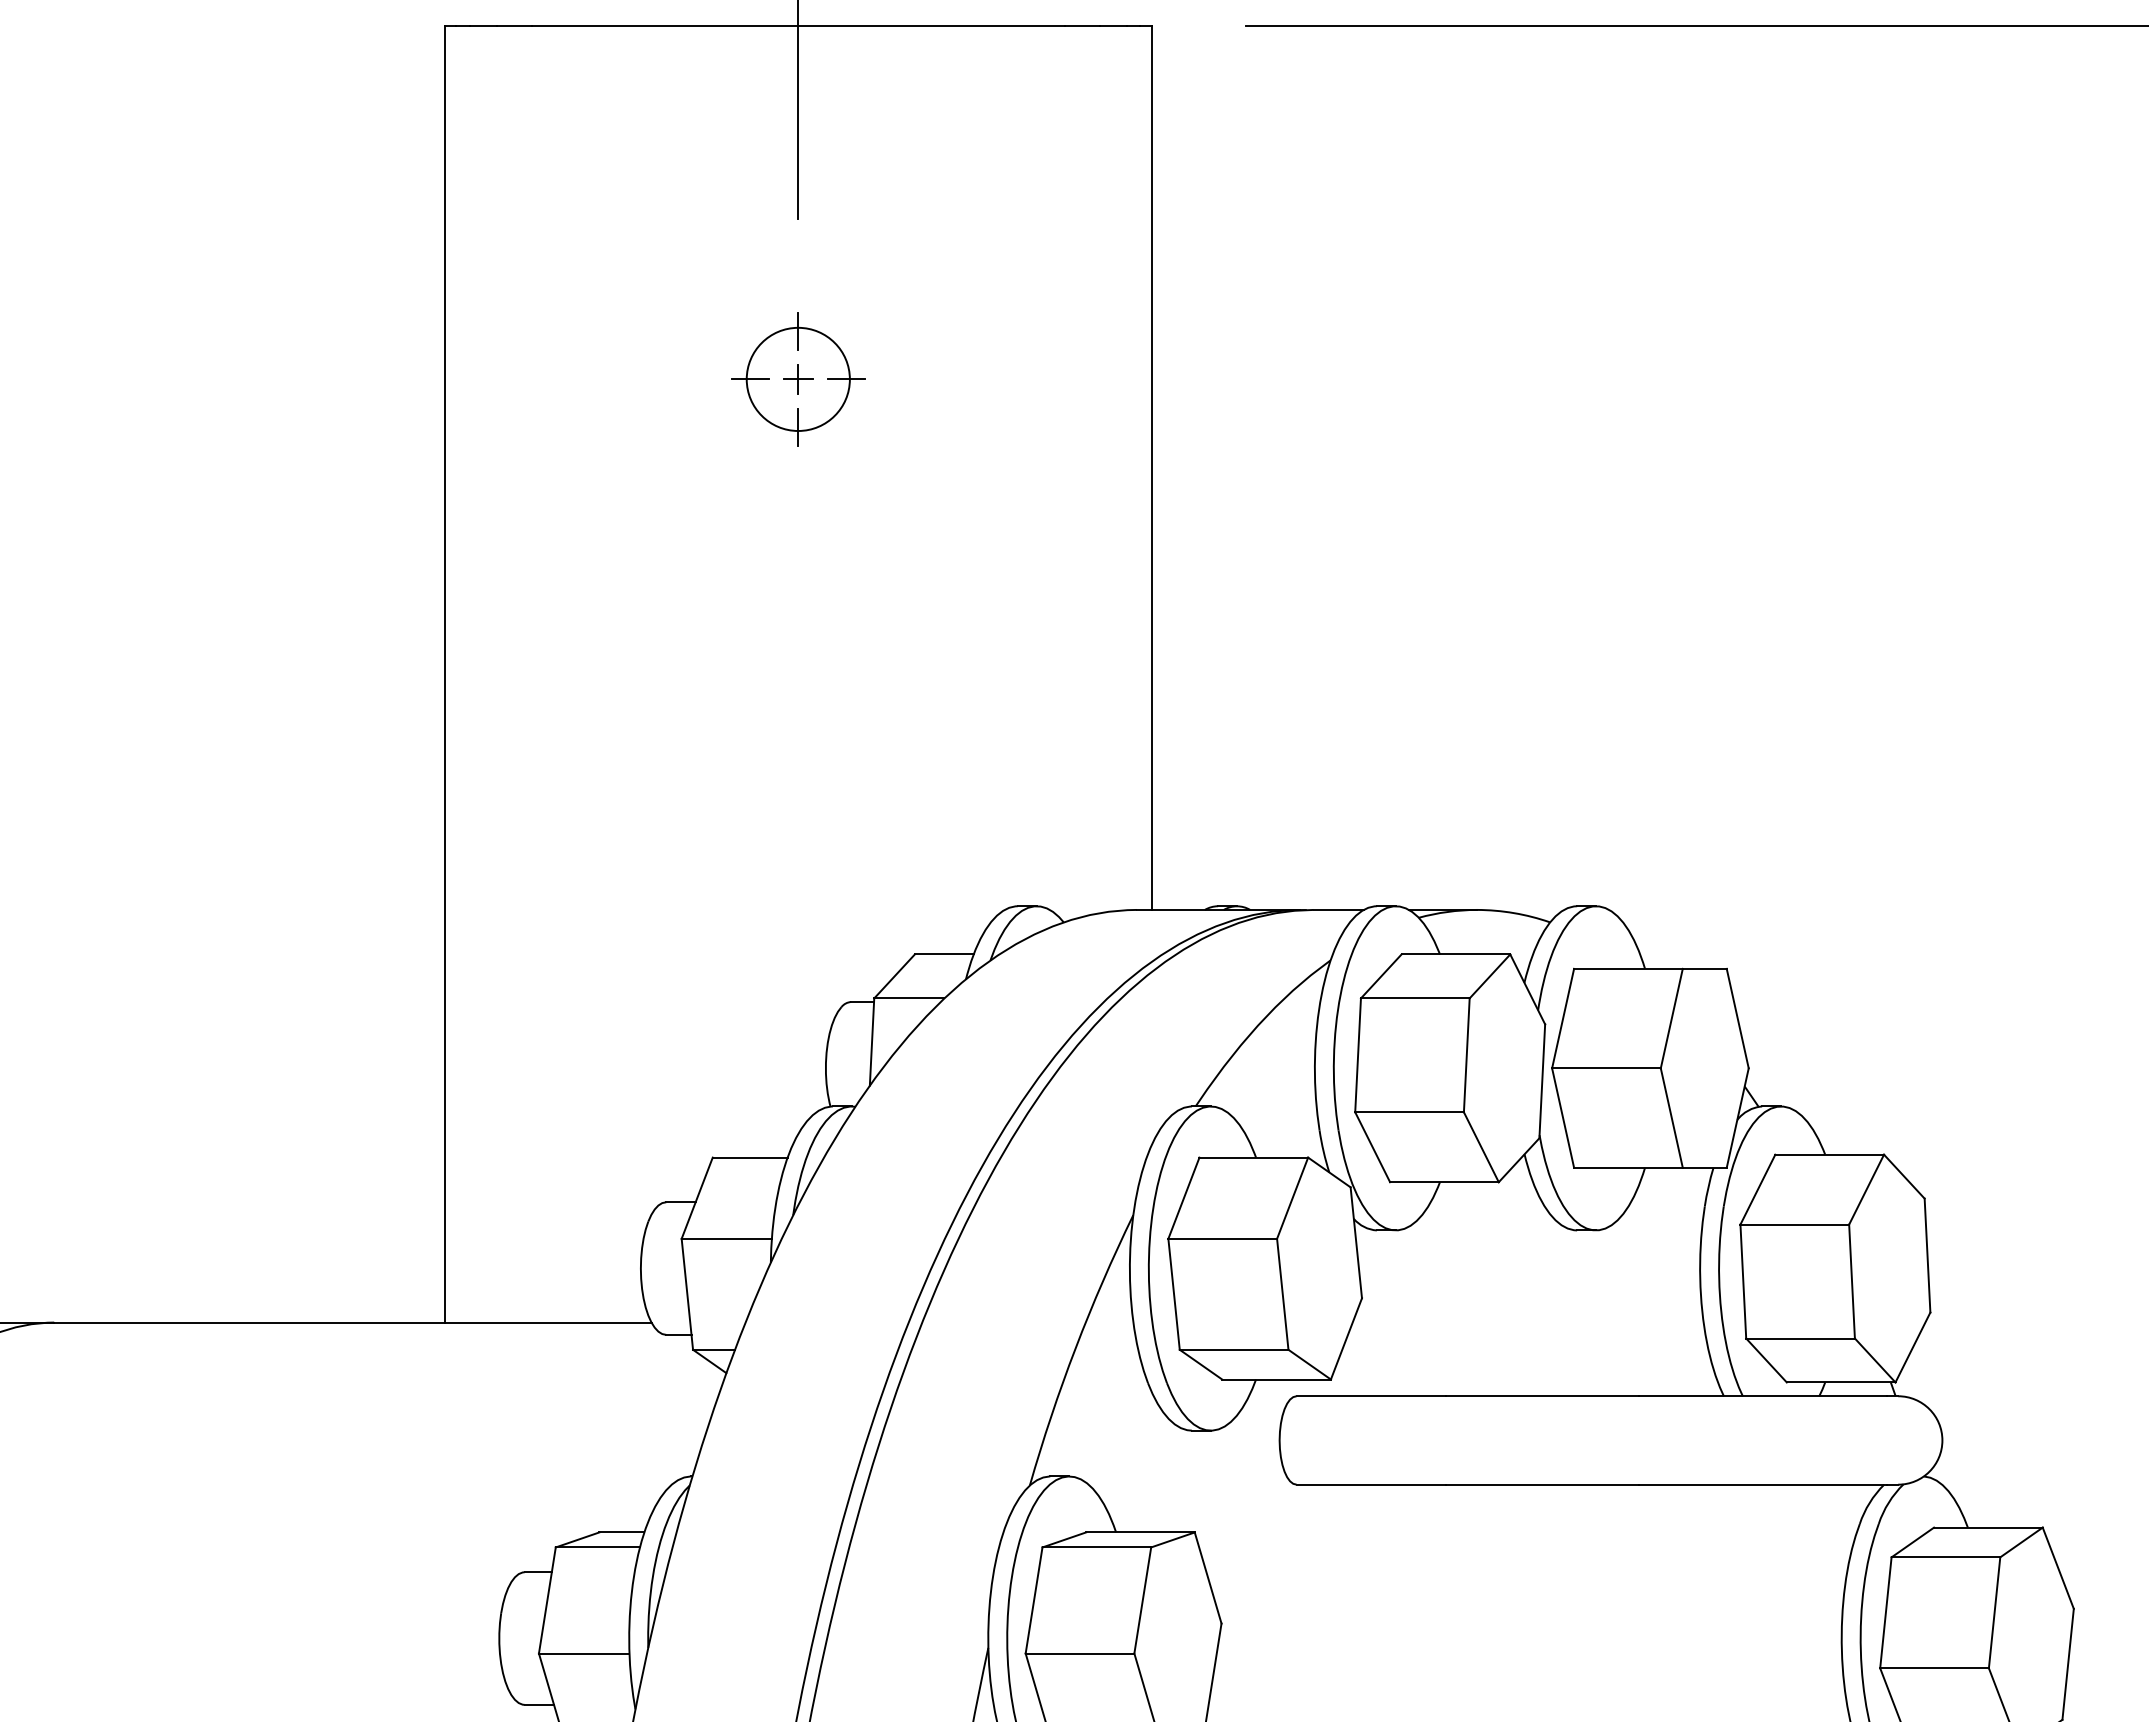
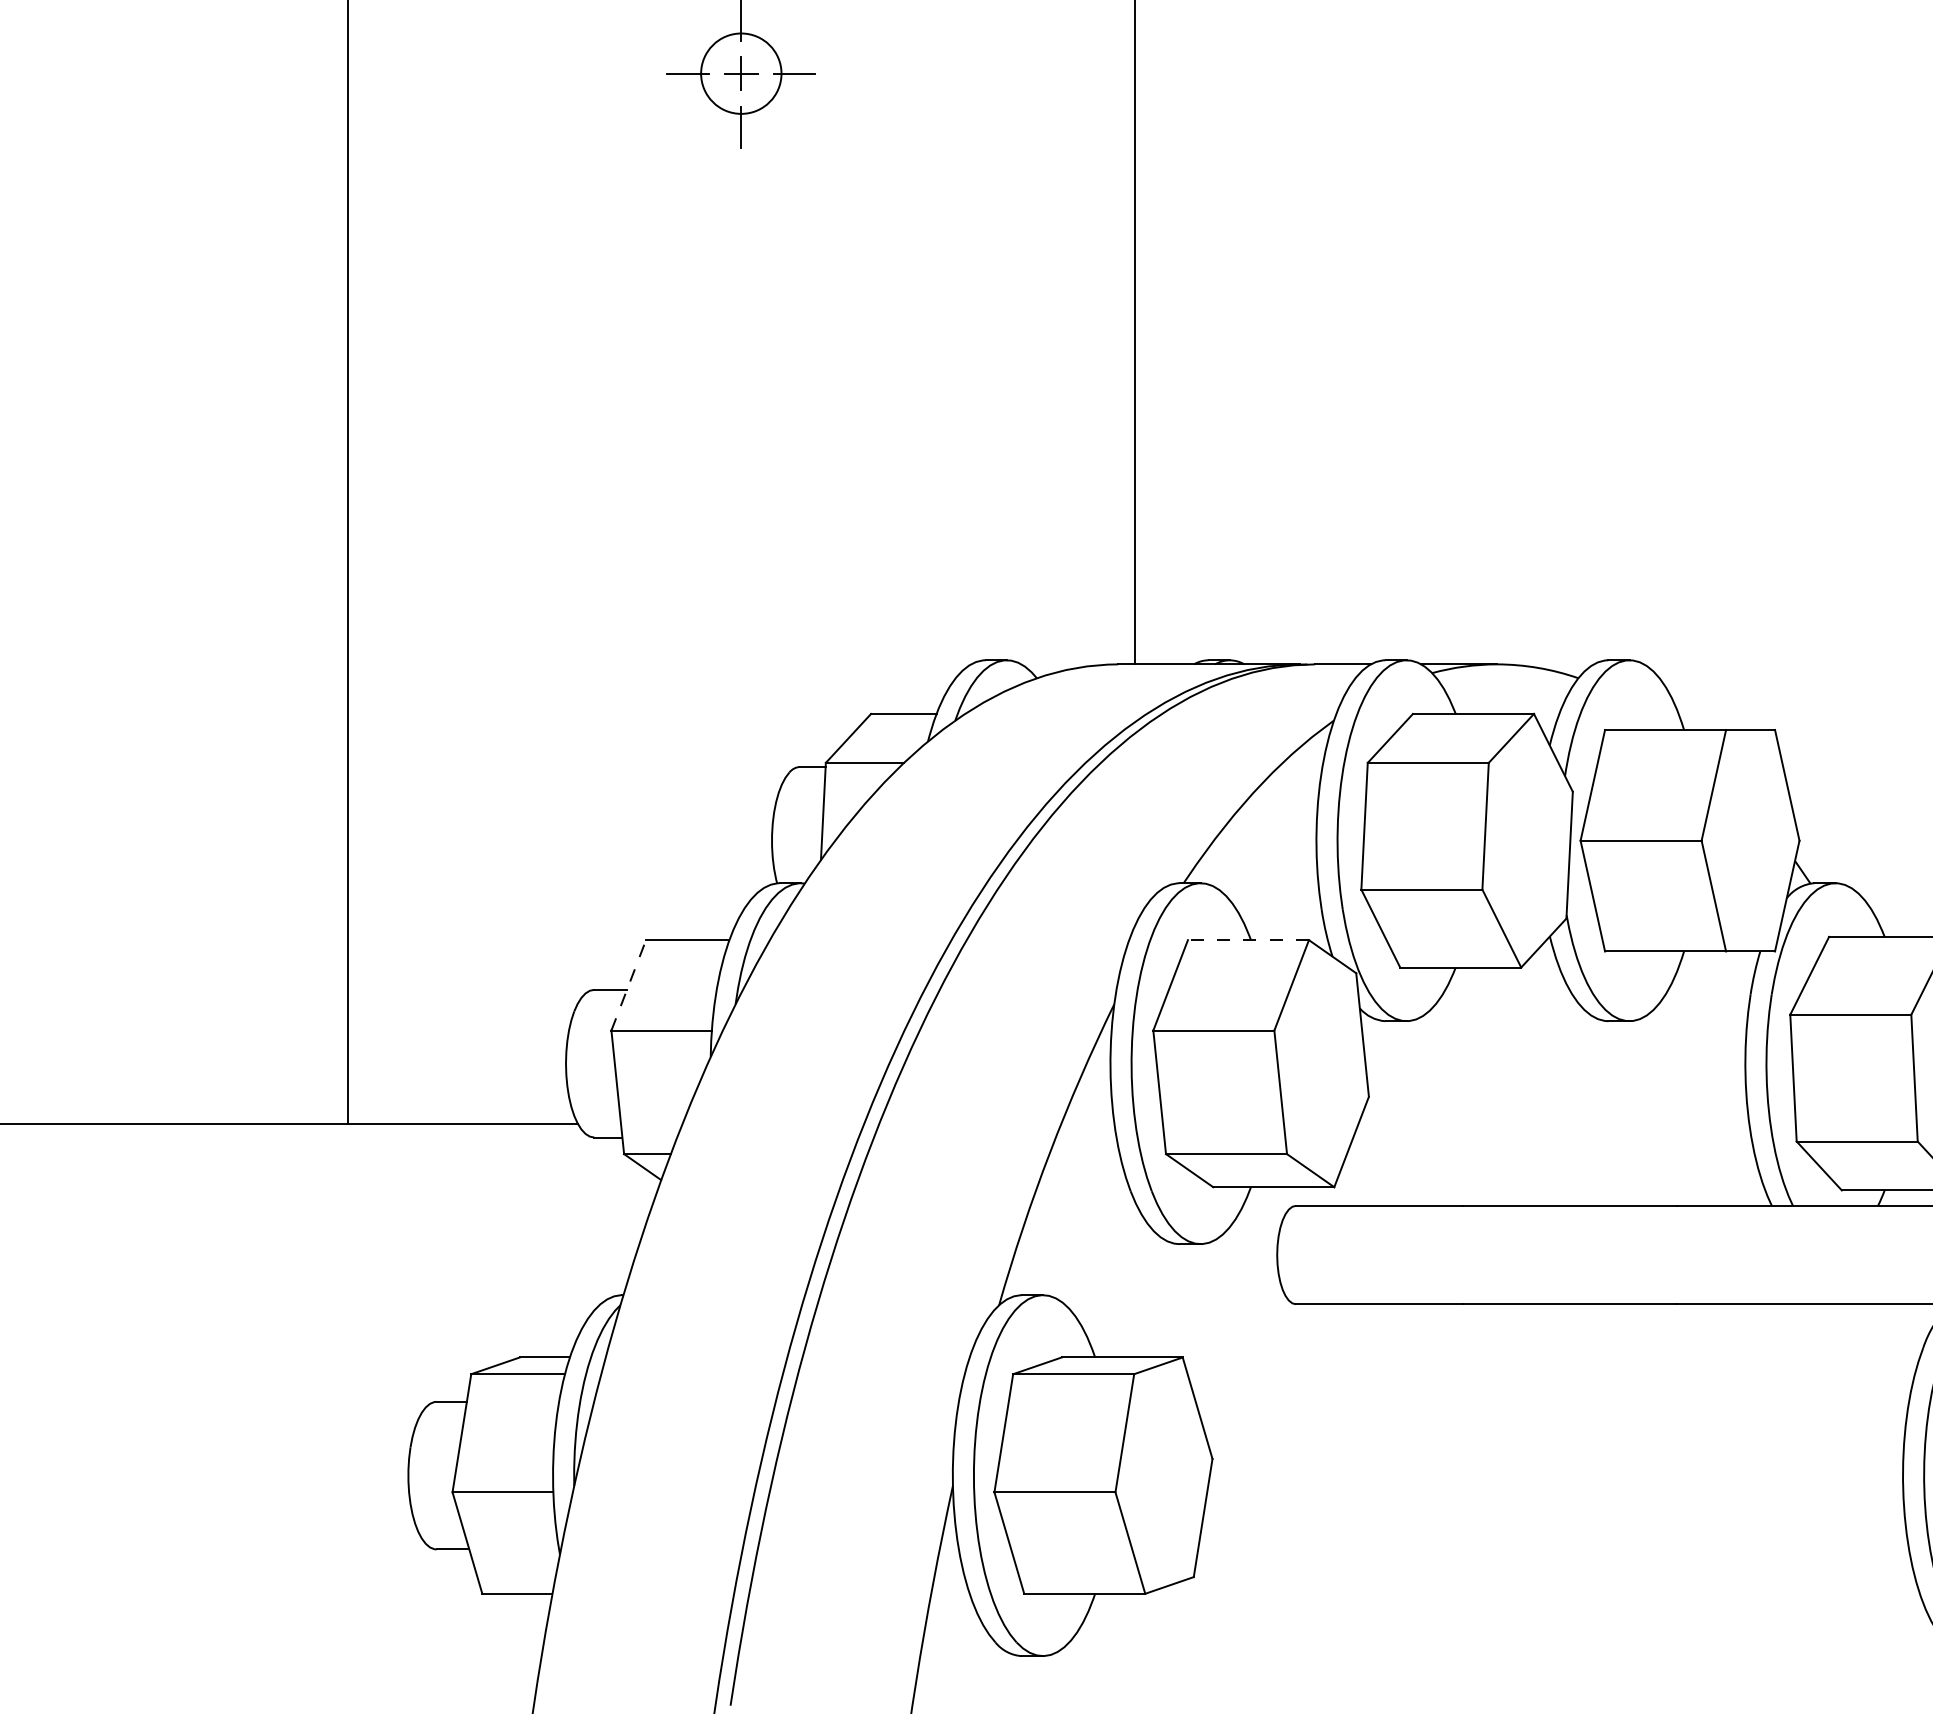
circle: (797, 378) -> (740, 72), size x0.7
line: (1253, 1157) -> (1248, 940), solid -> dashed
line: (697, 1197) -> (629, 984), solid -> dashed

